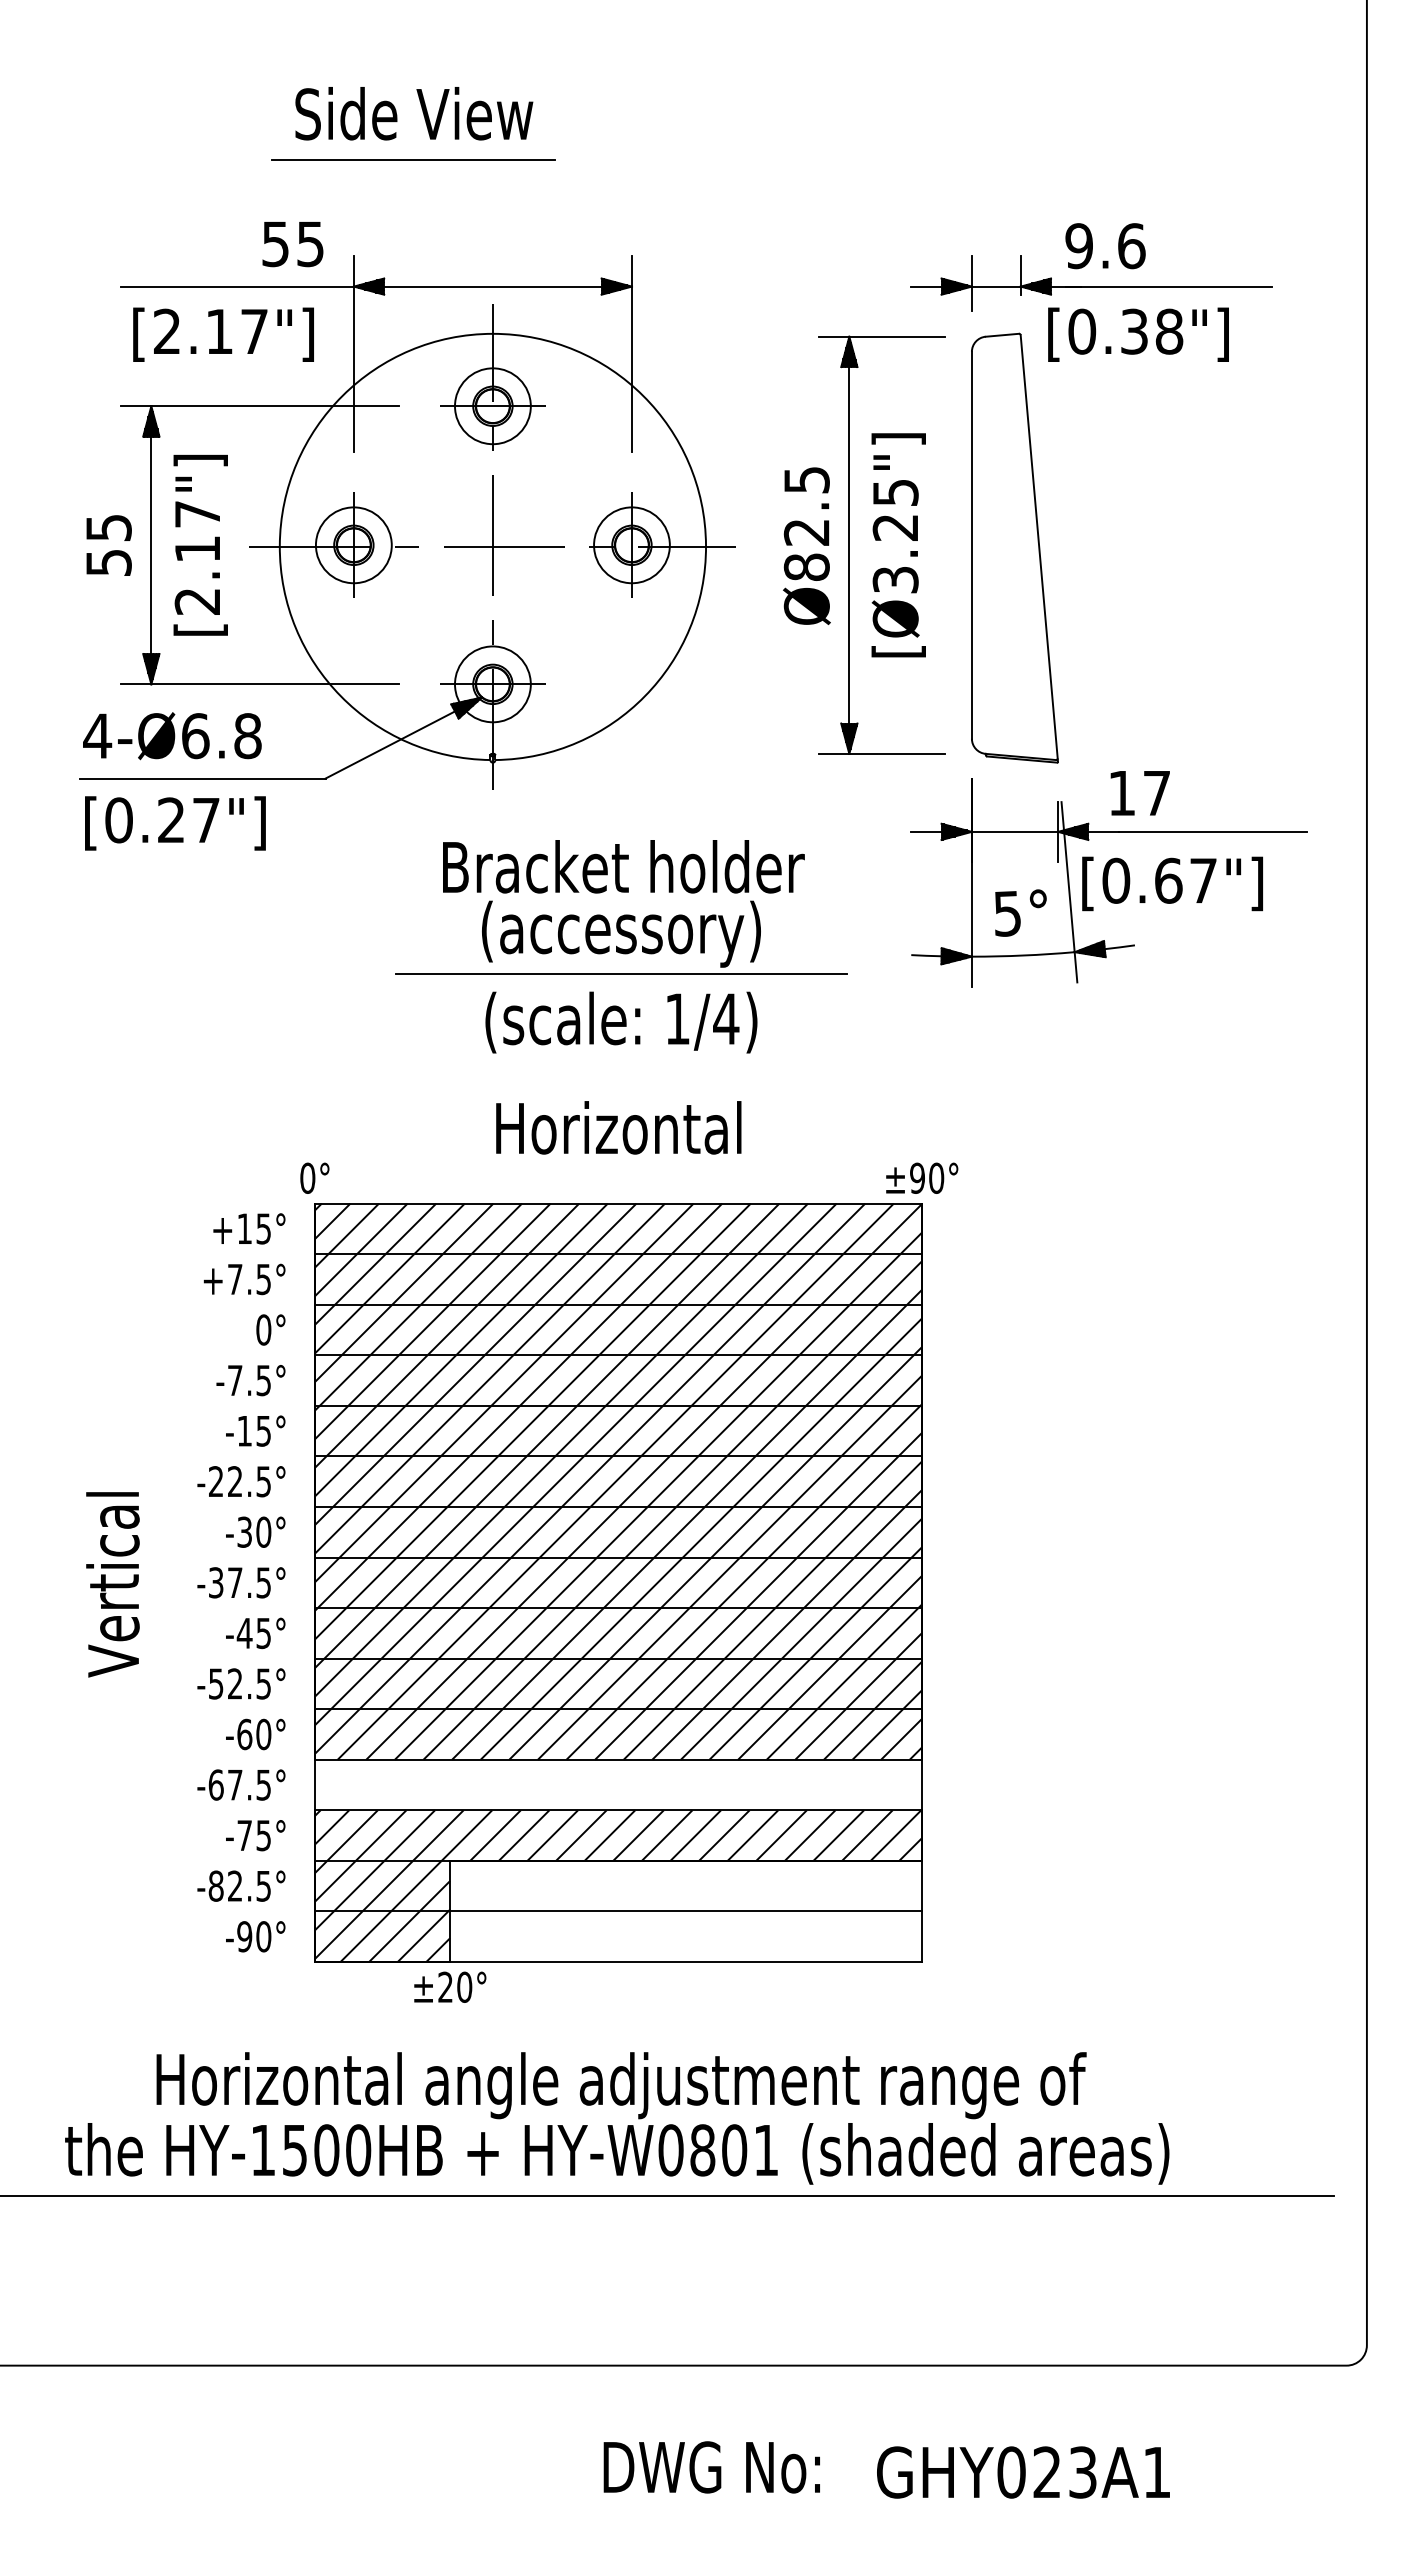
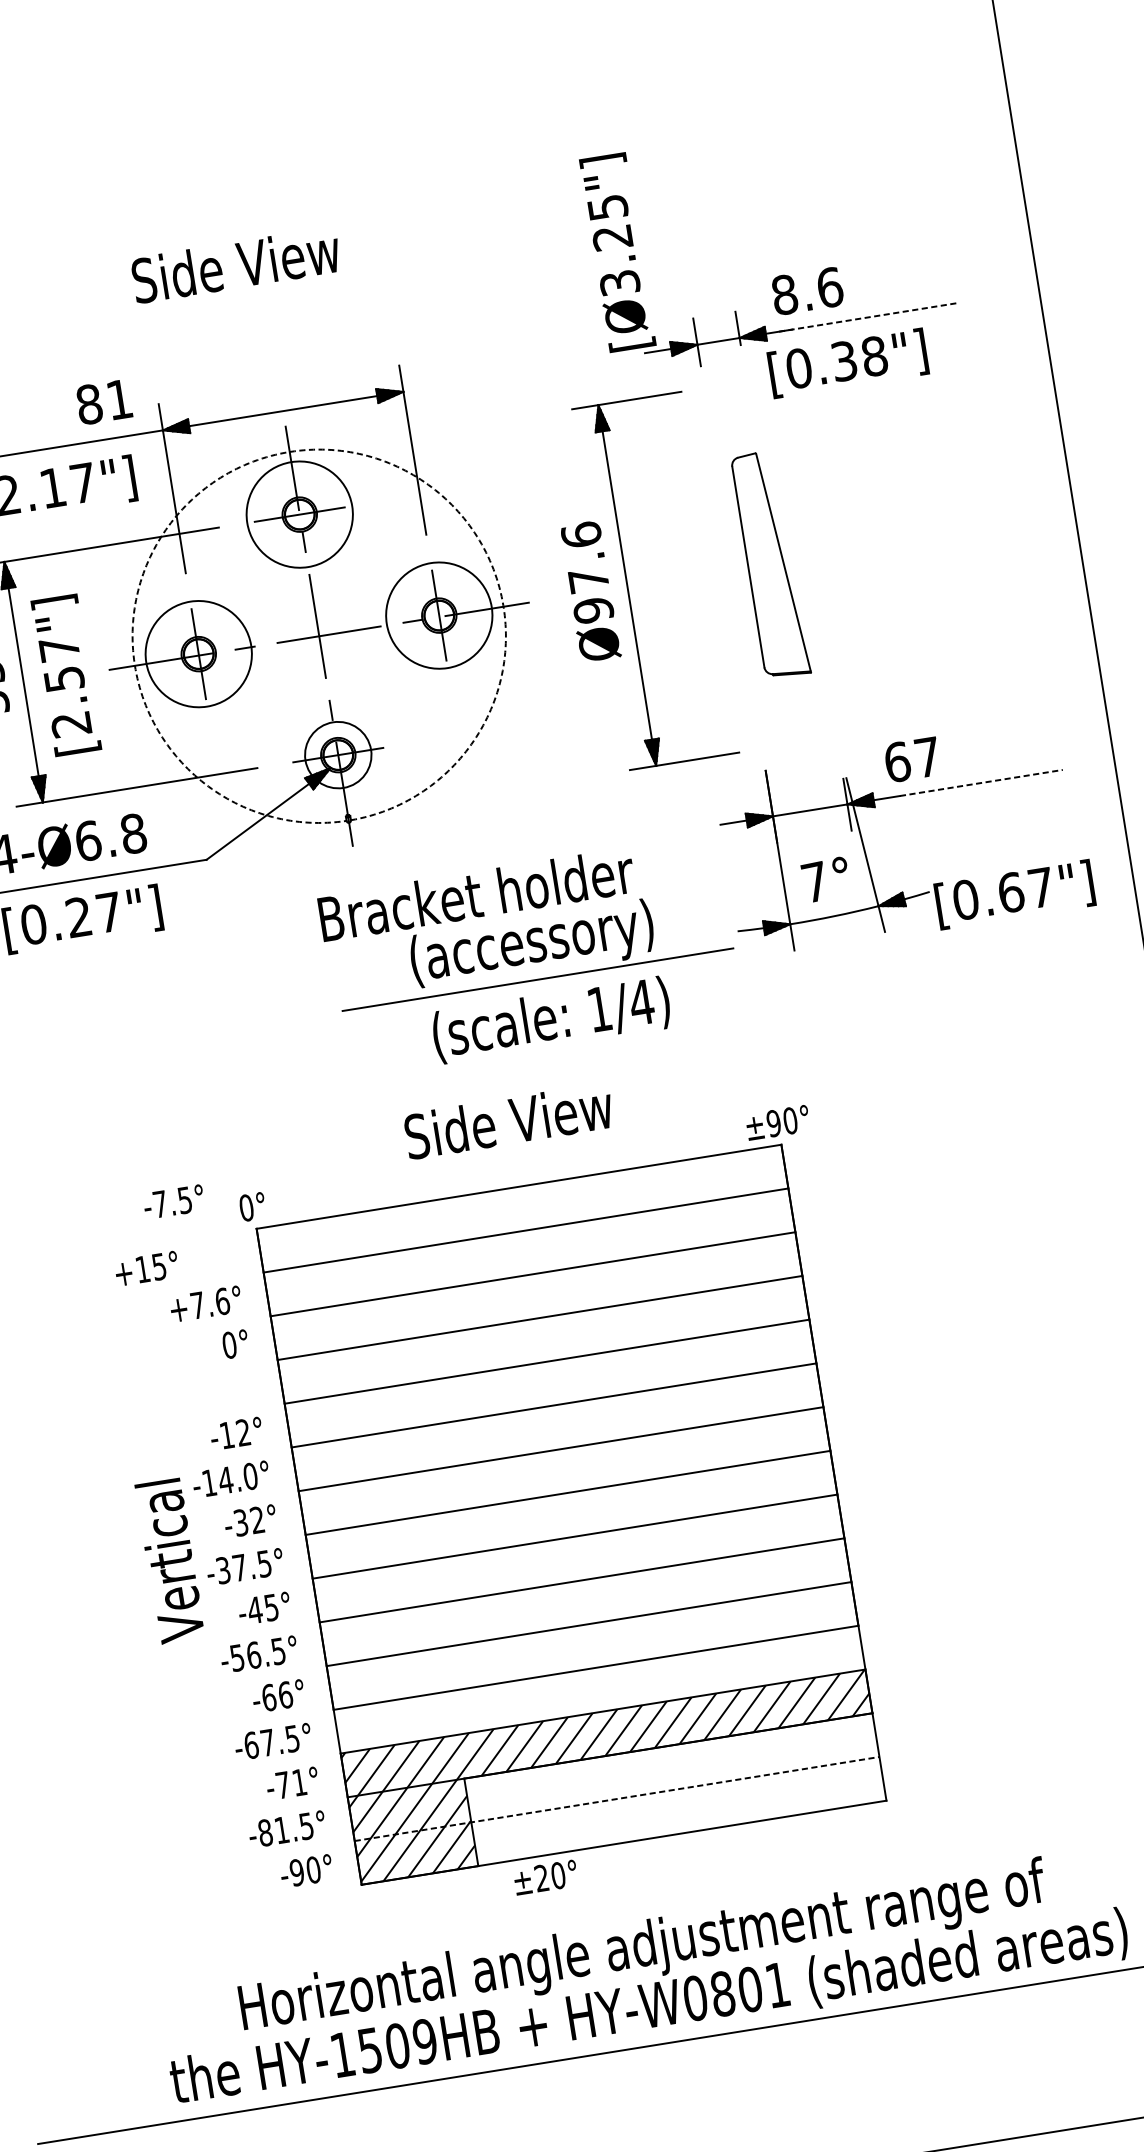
text: (414, 113) -> (236, 265), moved
line: (413, 159) -> (196, 312), removed
text: (292, 244) -> (104, 402), 55 -> 81
text: (1079, 246) -> (784, 295), 9.6 -> 8.6
line: (1169, 286) -> (868, 317), solid -> dashed
arc: (492, 333) -> (289, 451), solid -> dashed
circle: (492, 406) -> (299, 514), size x1.6
text: (806, 523) -> (587, 572), Ø82.5 -> Ø97.6
circle: (353, 545) -> (198, 654), size x1.6
circle: (631, 545) -> (438, 615), size x1.6
text: (898, 545) -> (617, 252), moved
part: (1014, 547) -> (770, 564), size x0.6
text: (197, 549) -> (64, 679), [2.17"] -> [2.57"]
text: (1122, 793) -> (897, 762), 17 -> 67
line: (1213, 831) -> (981, 782), solid -> dashed
text: (1172, 883) -> (1014, 894), moved
text: (1006, 913) -> (814, 882), 5° -> 7°
part: (621, 937) -> (533, 948), moved
text: (621, 1022) -> (551, 1020), moved
text: (618, 1127) -> (508, 1120), Horizontal -> Side View
text: (249, 1228) -> (146, 1268), moved
text: (263, 1279) -> (222, 1301), +7.5° -> +7.6°
text: (250, 1380) -> (173, 1202), moved
text: (263, 1430) -> (243, 1432), -15° -> -12°
text: (240, 1481) -> (230, 1479), -22.5° -> -14.0°
hatch: (618, 1481) -> (557, 1427), removed
text: (263, 1531) -> (257, 1519), -30° -> -32°
text: (112, 1584) -> (169, 1561), moved
text: (235, 1683) -> (254, 1654), -52.5° -> -56.5°
text: (263, 1734) -> (285, 1695), -60° -> -66°
text: (263, 1835) -> (299, 1782), -75° -> -71°
text: (235, 1885) -> (282, 1829), -82.5° -> -81.5°
line: (619, 1911) -> (617, 1798), solid -> dashed
text: (450, 1986) -> (545, 1876), moved
text: (358, 2150) -> (425, 2041), HY-1500HB -> HY-1509HB

